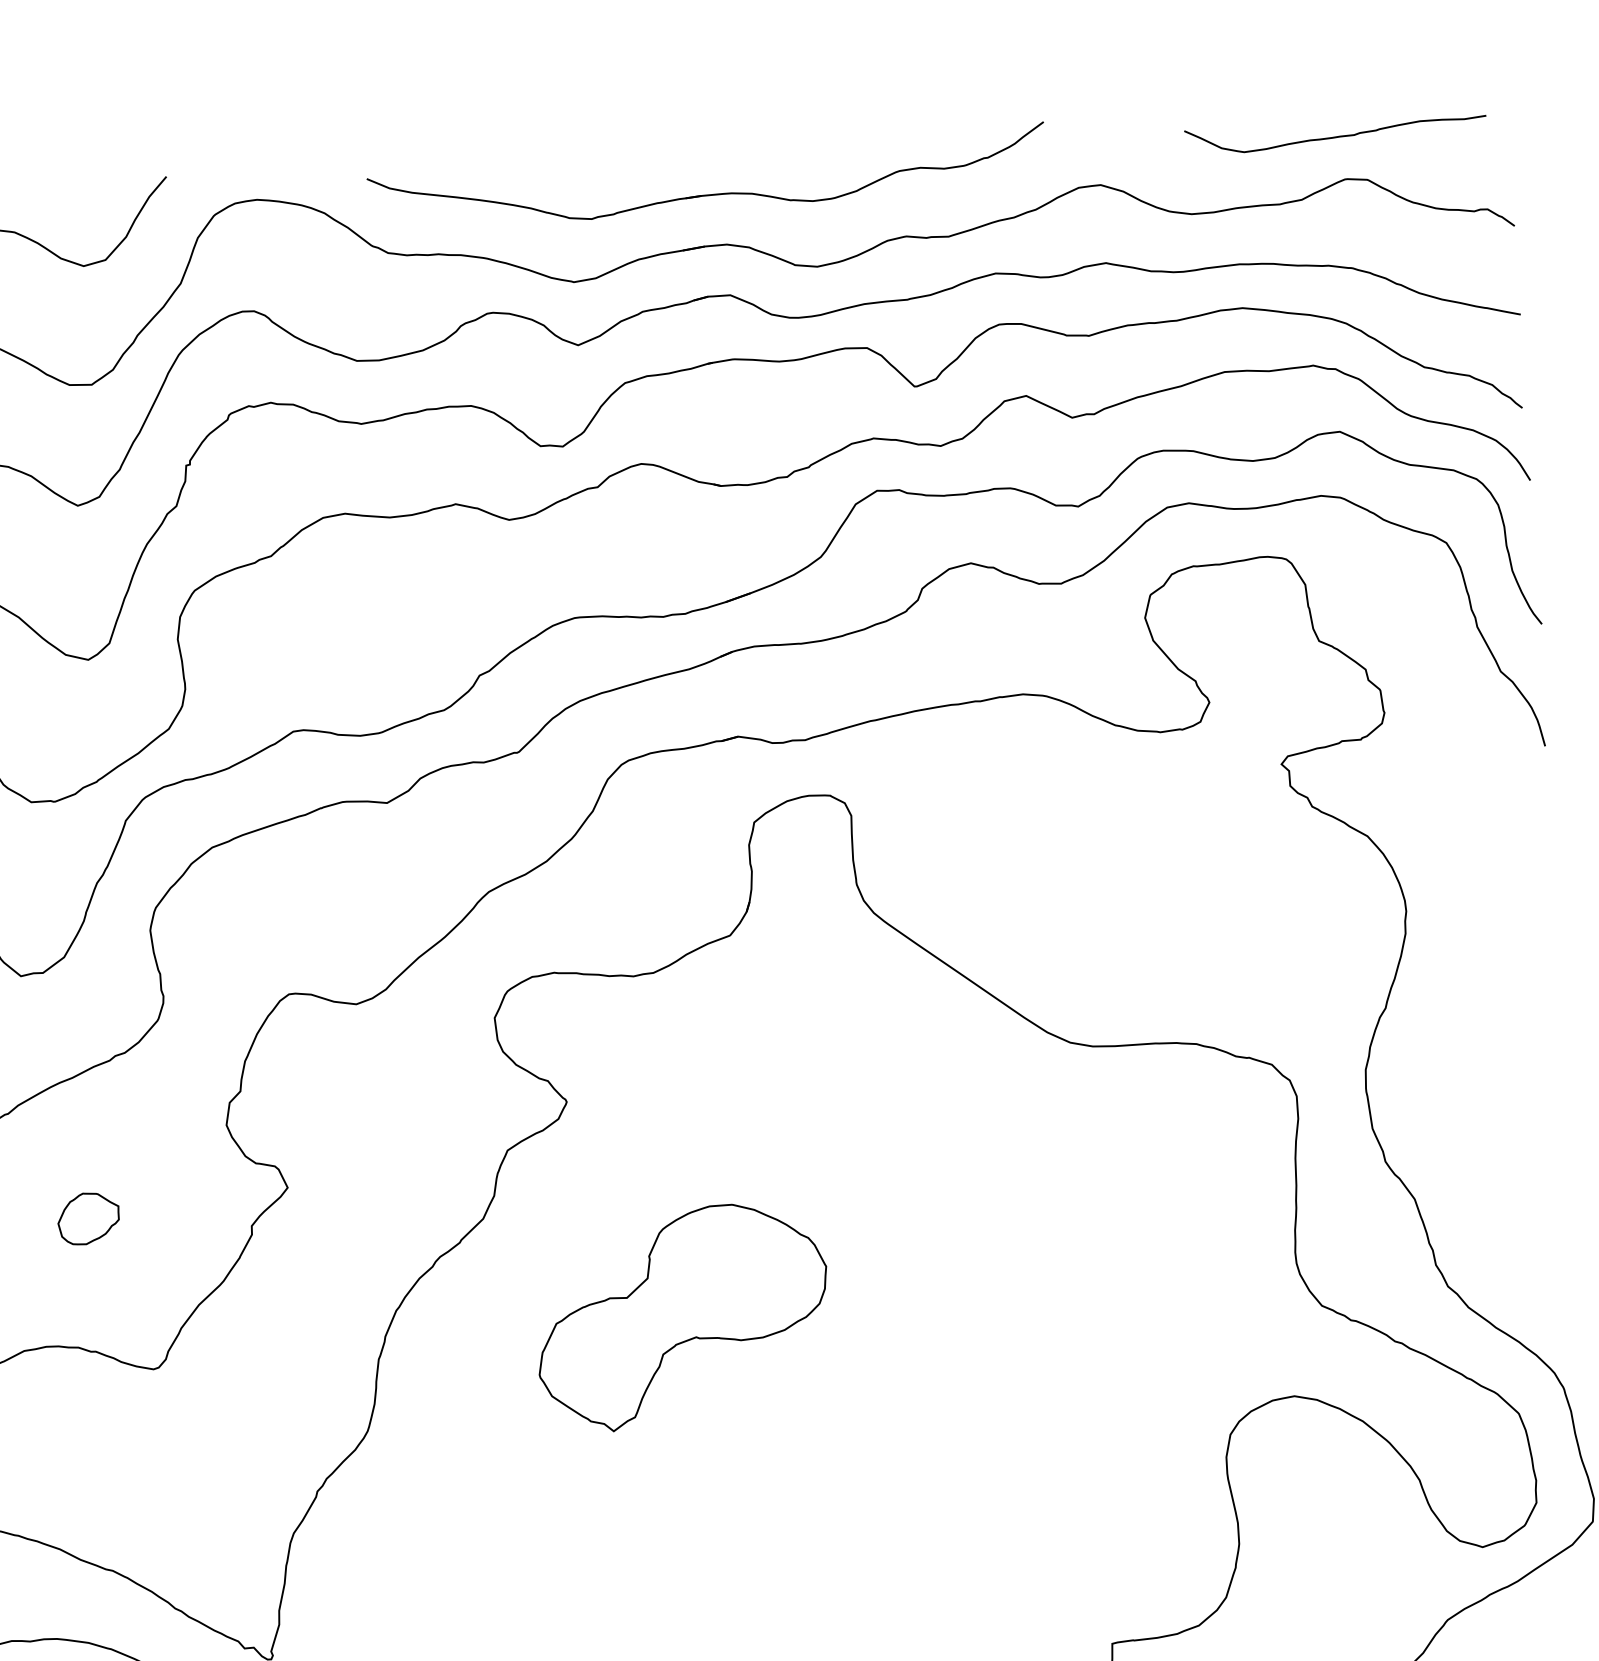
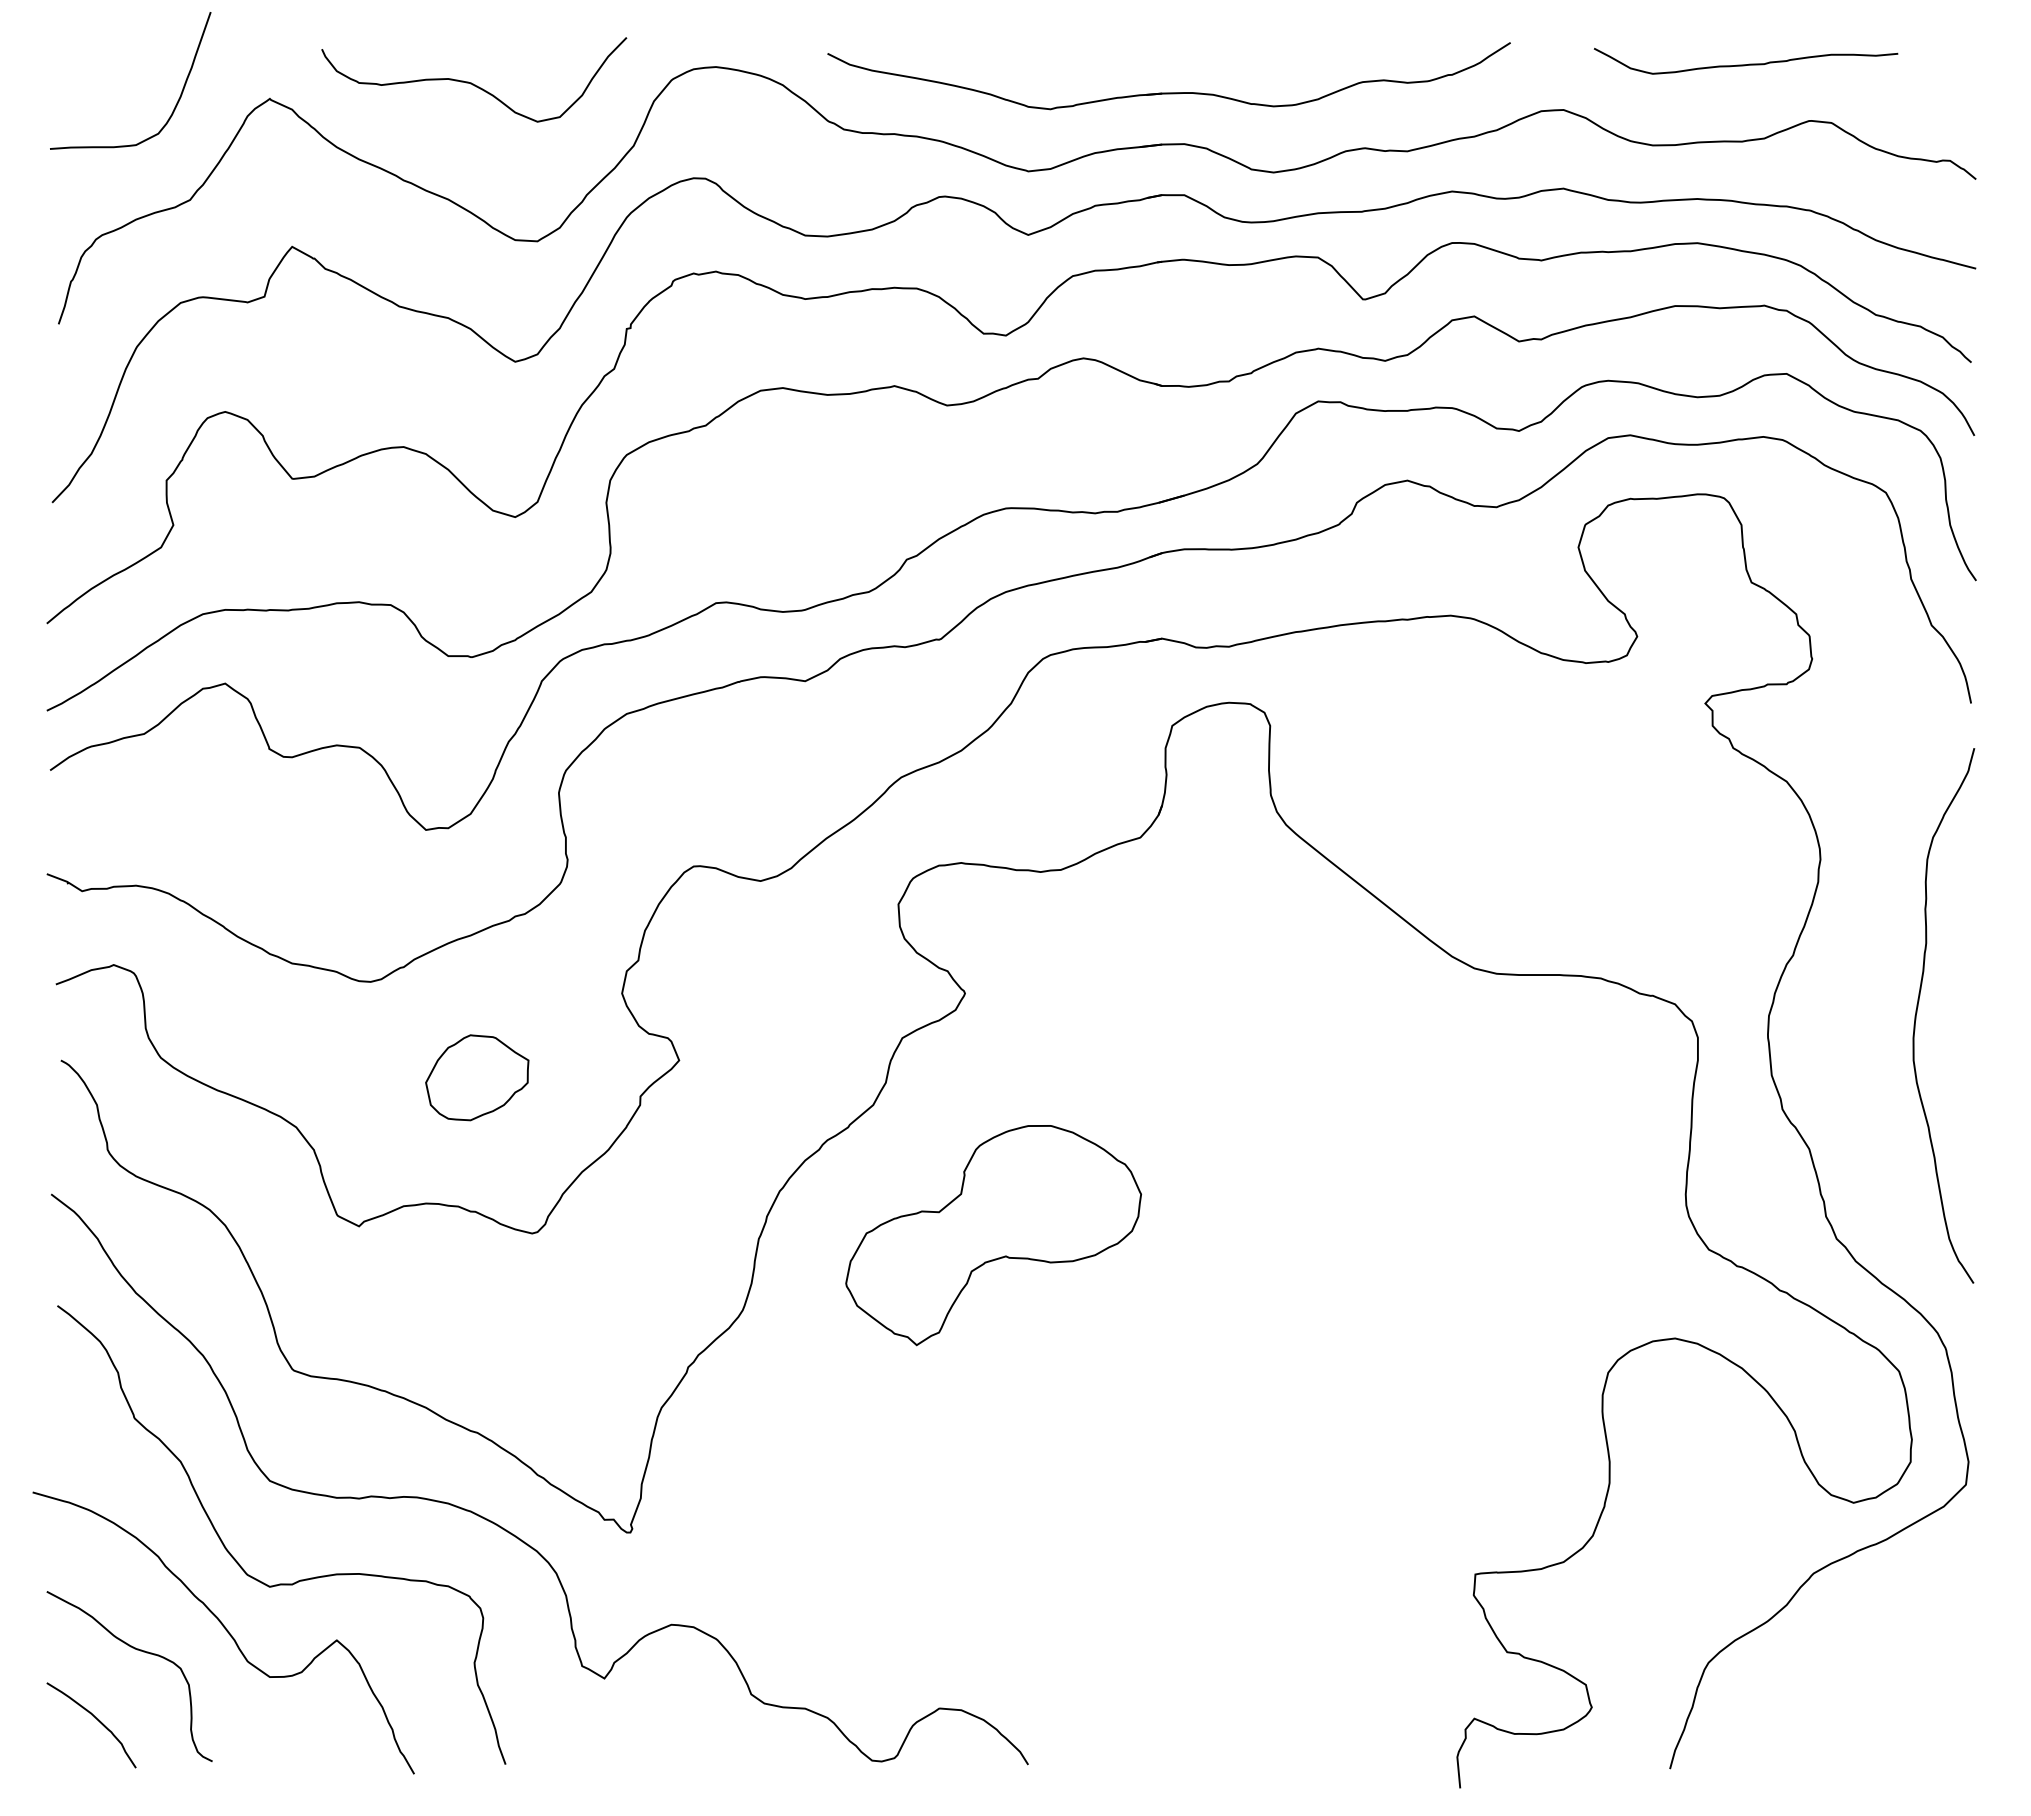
curve: (1335, 136) -> (1745, 64), moved
curve: (1512, 1057) -> (1917, 1013), added
part: (88, 1218) -> (477, 1077), size x1.67
part: (682, 1317) -> (993, 1235), moved

